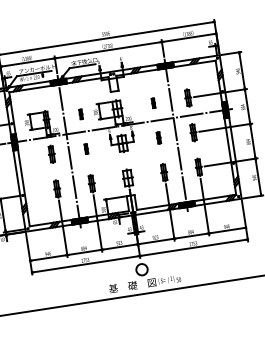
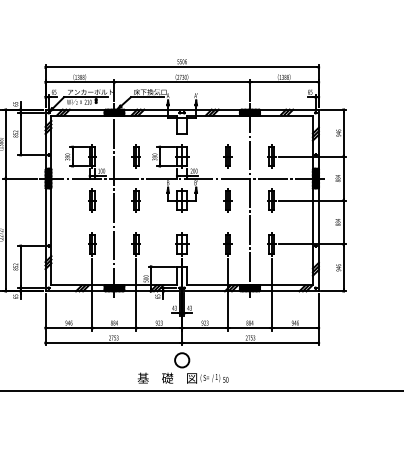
part: (153, 103) -> (227, 156), size x1.67
part: (80, 114) -> (135, 156), size x1.67
part: (158, 138) -> (227, 200), size x1.43
part: (85, 149) -> (135, 200), size x1.67

